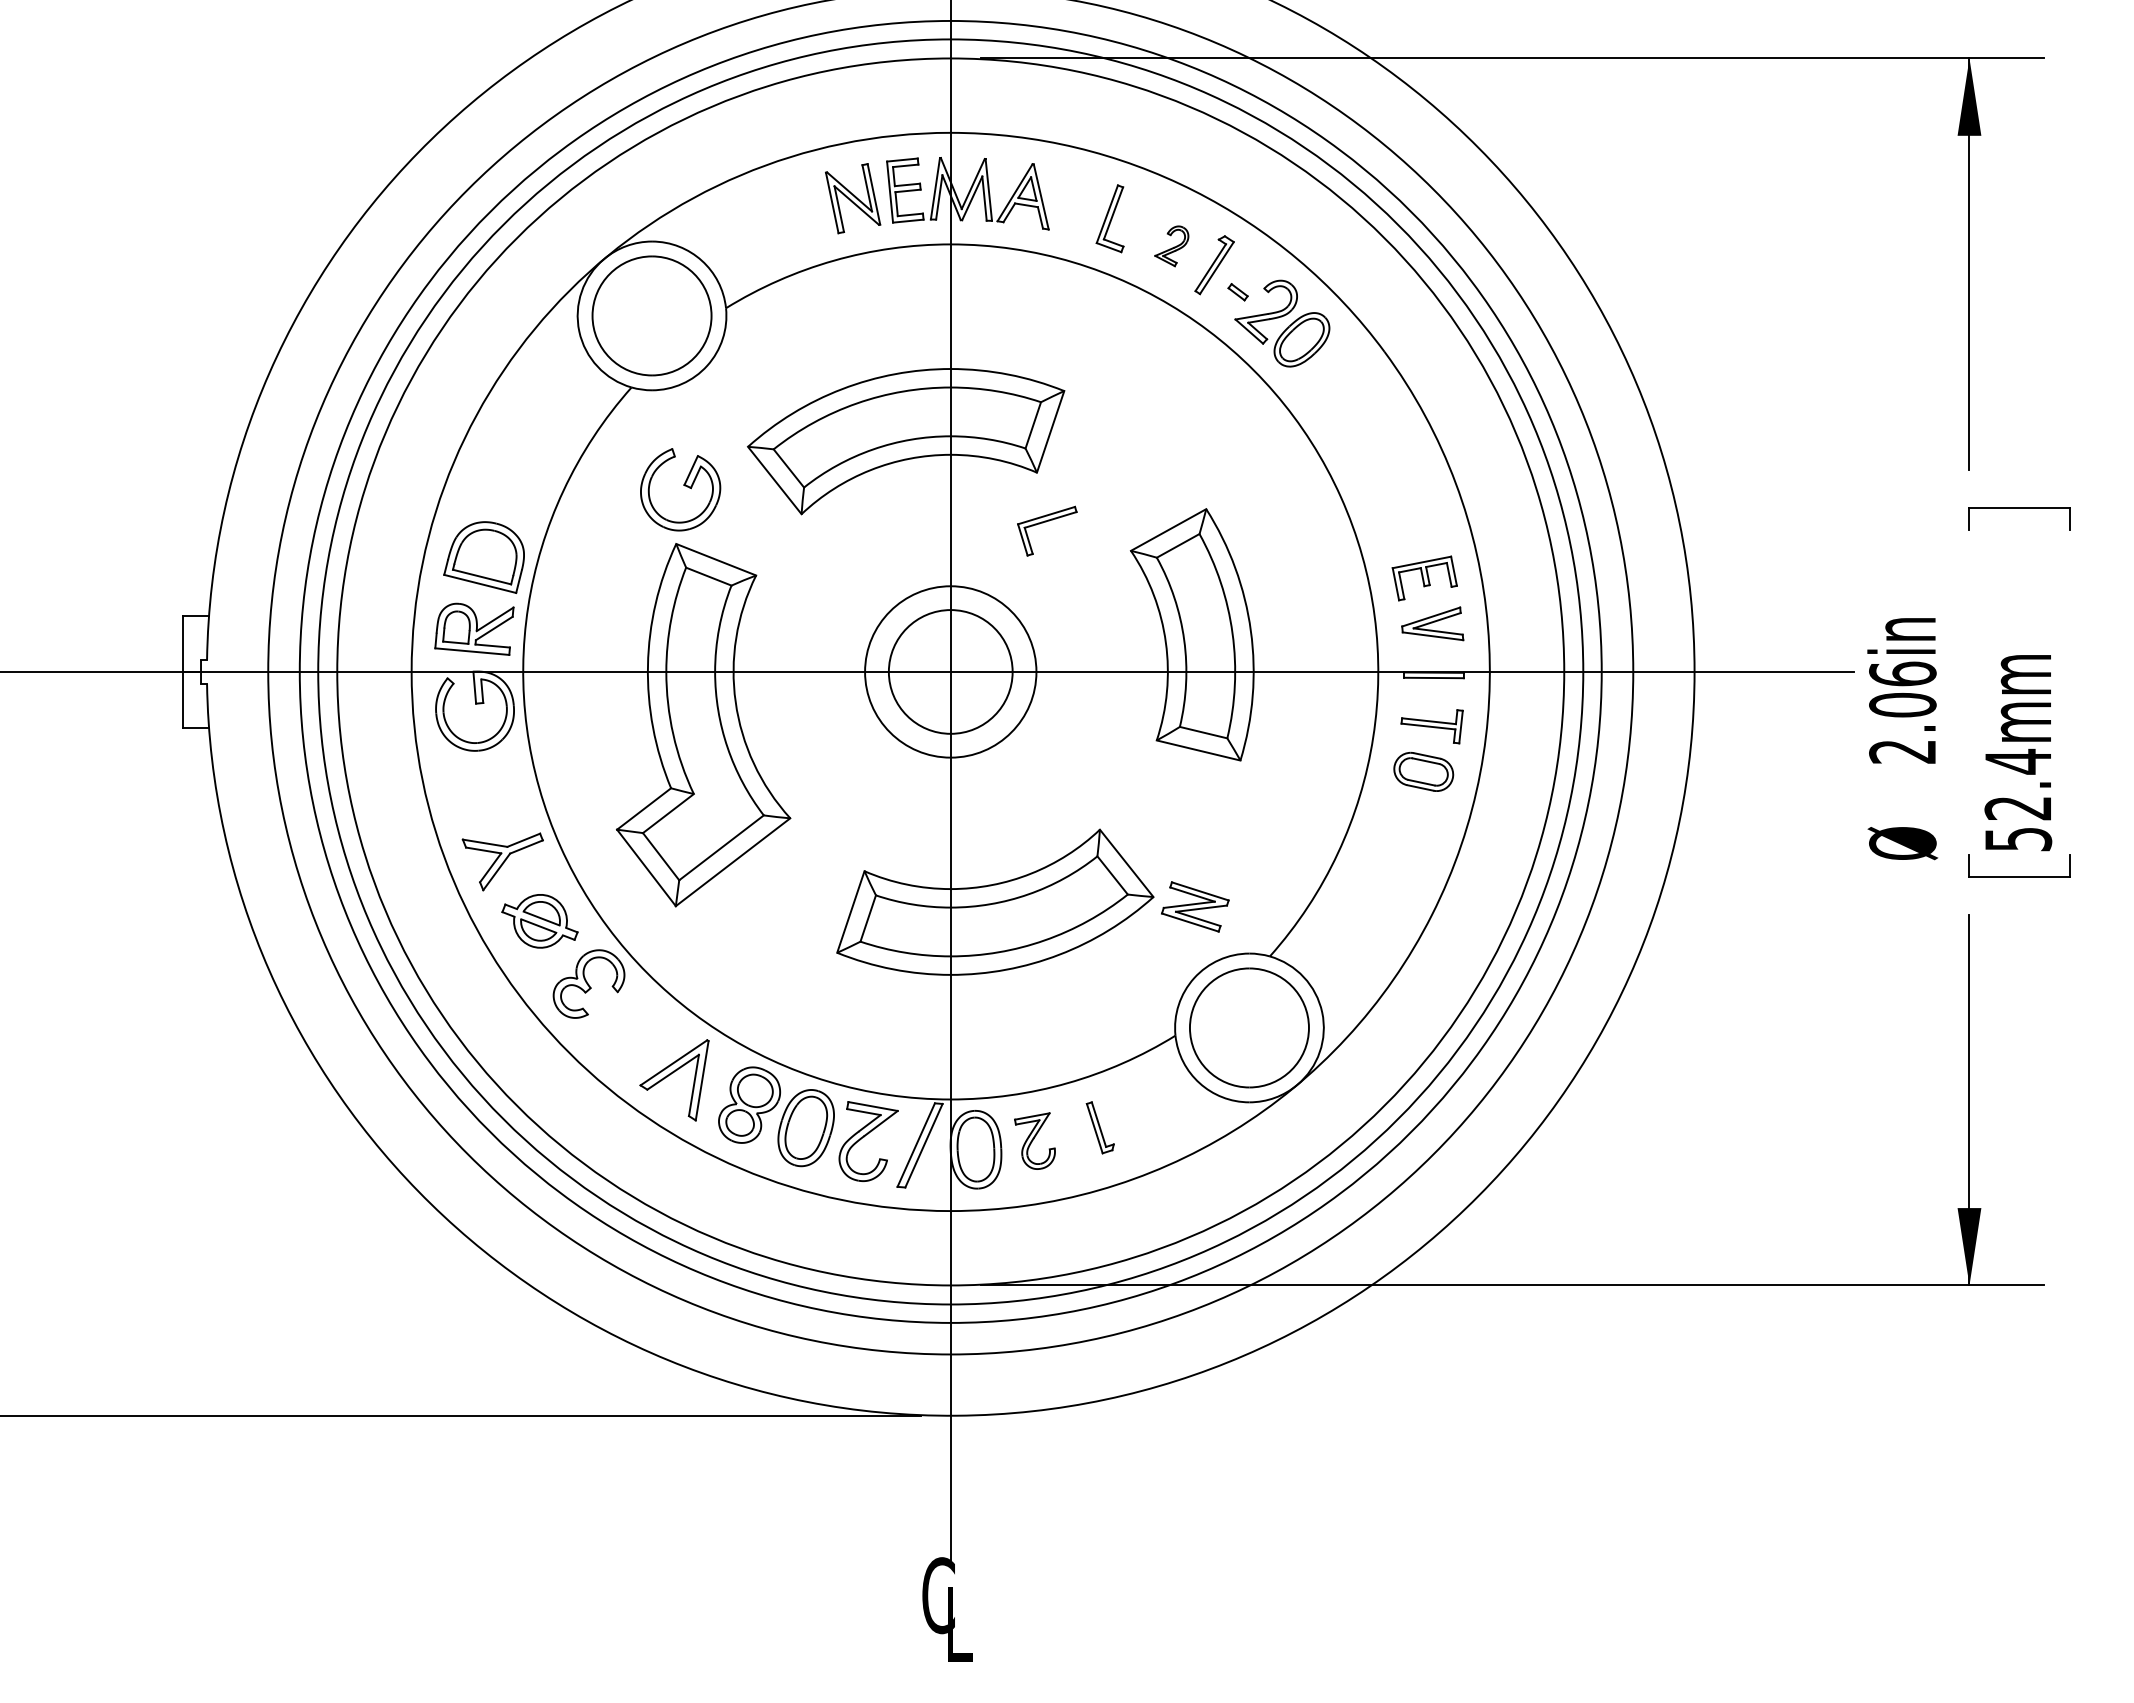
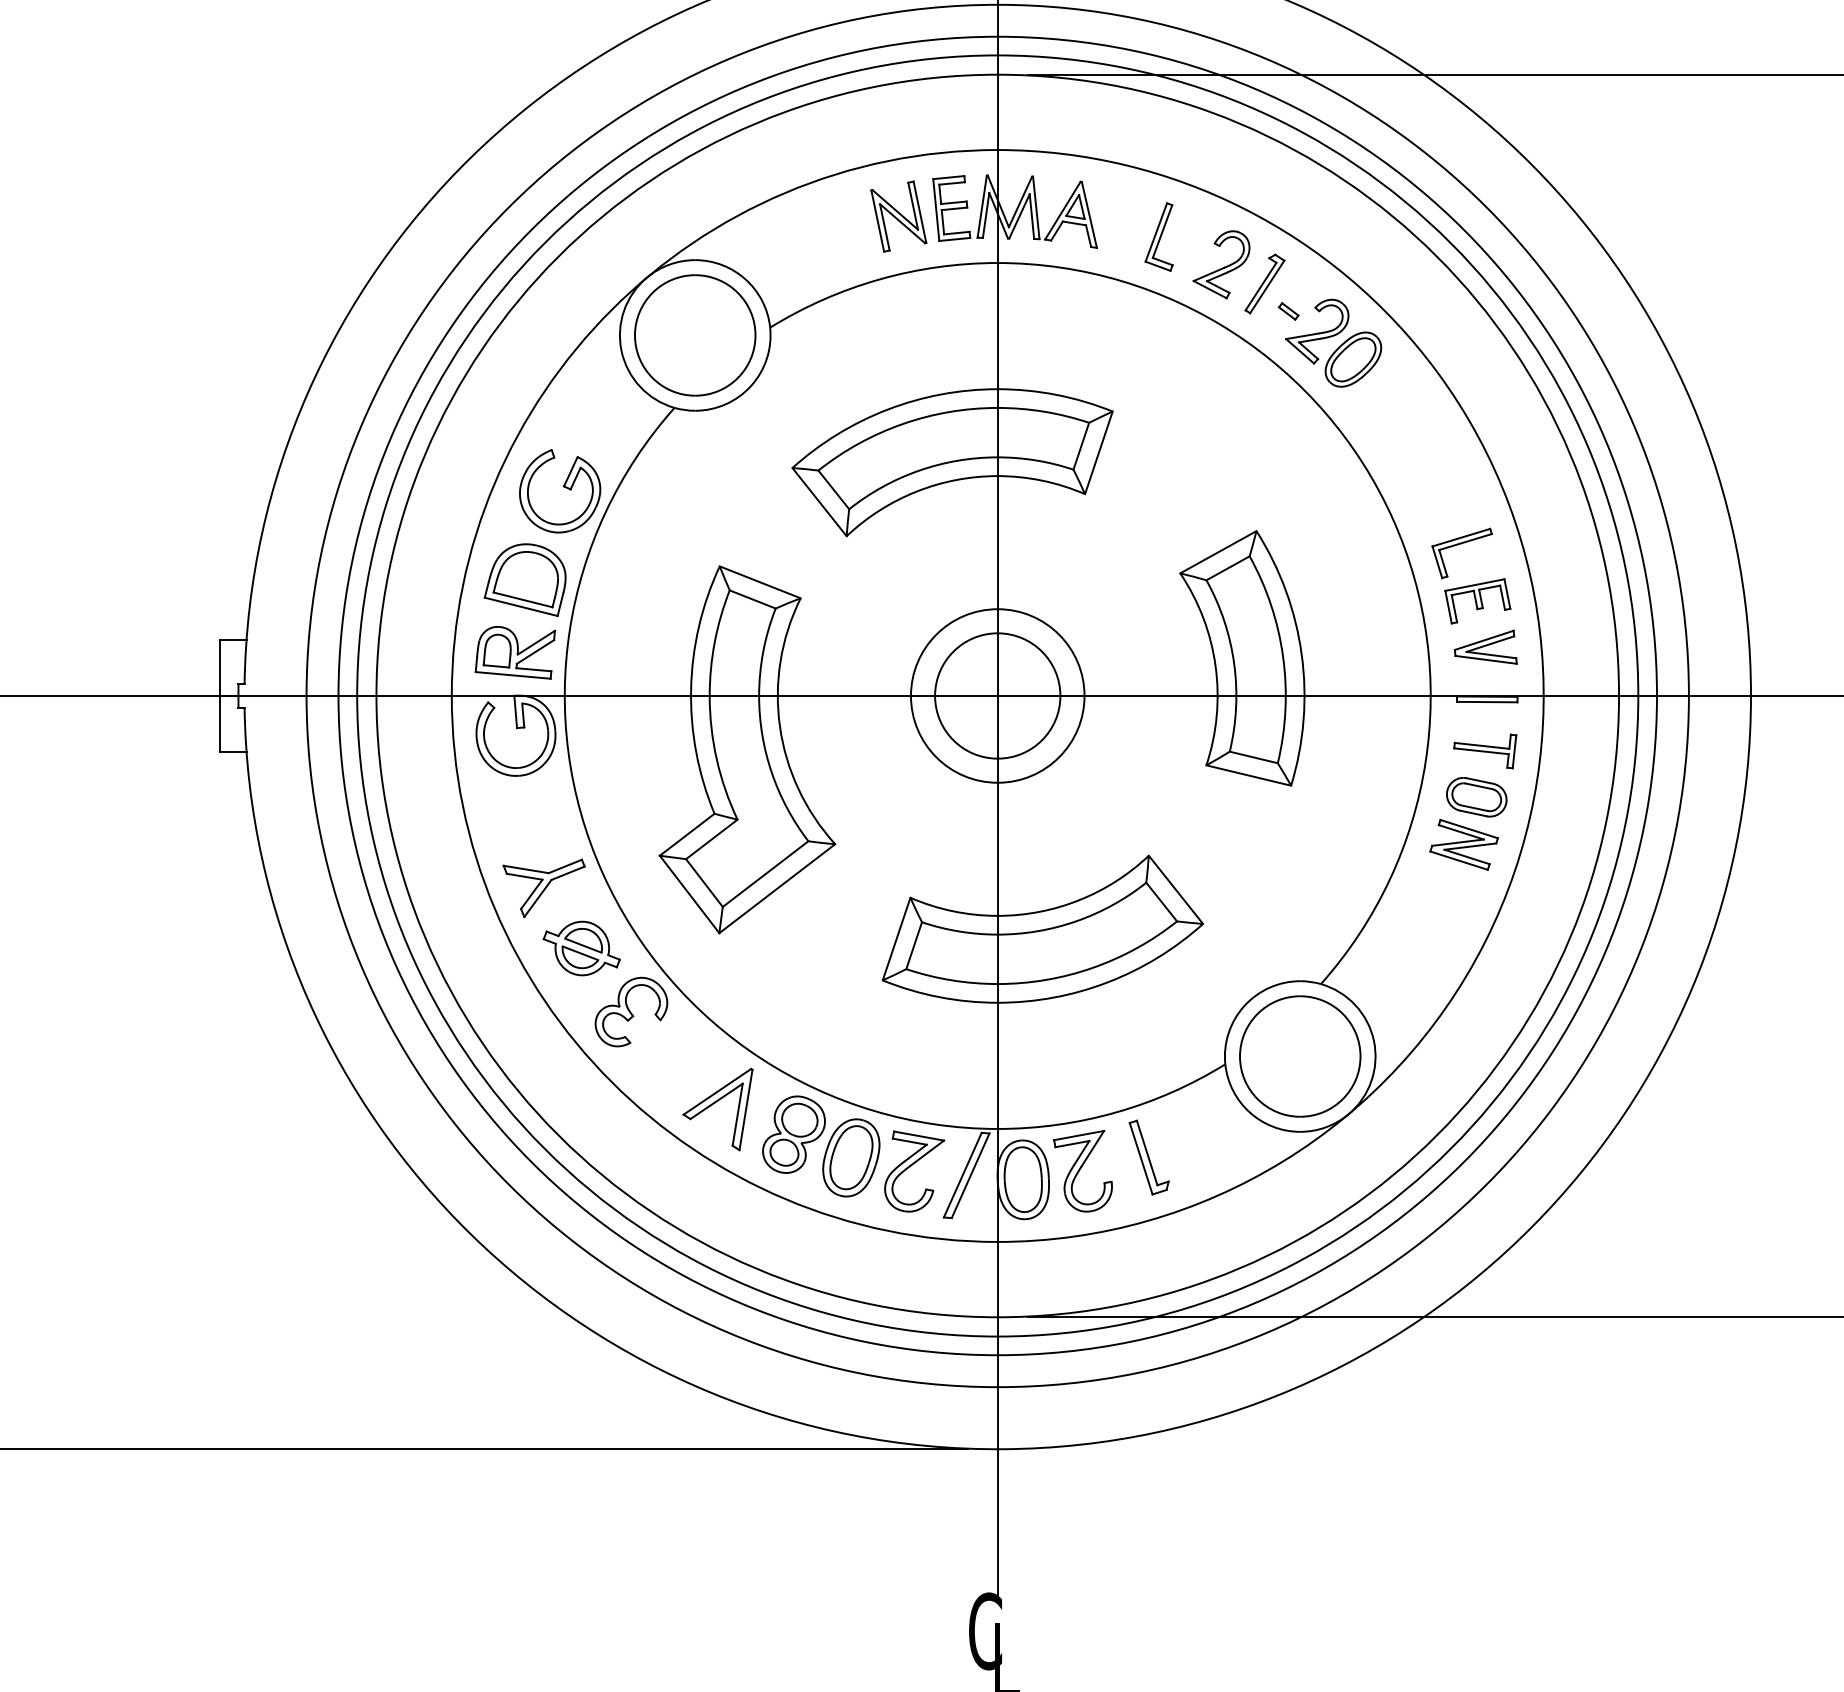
part: (1171, 246) -> (1221, 265), size x1.67
part: (680, 489) -> (560, 490), moved
part: (1046, 522) -> (1461, 544), moved
part: (1195, 906) -> (1464, 844), moved
part: (1100, 1127) -> (1149, 1157), size x1.43
part: (1034, 1140) -> (1082, 1170), size x1.43

